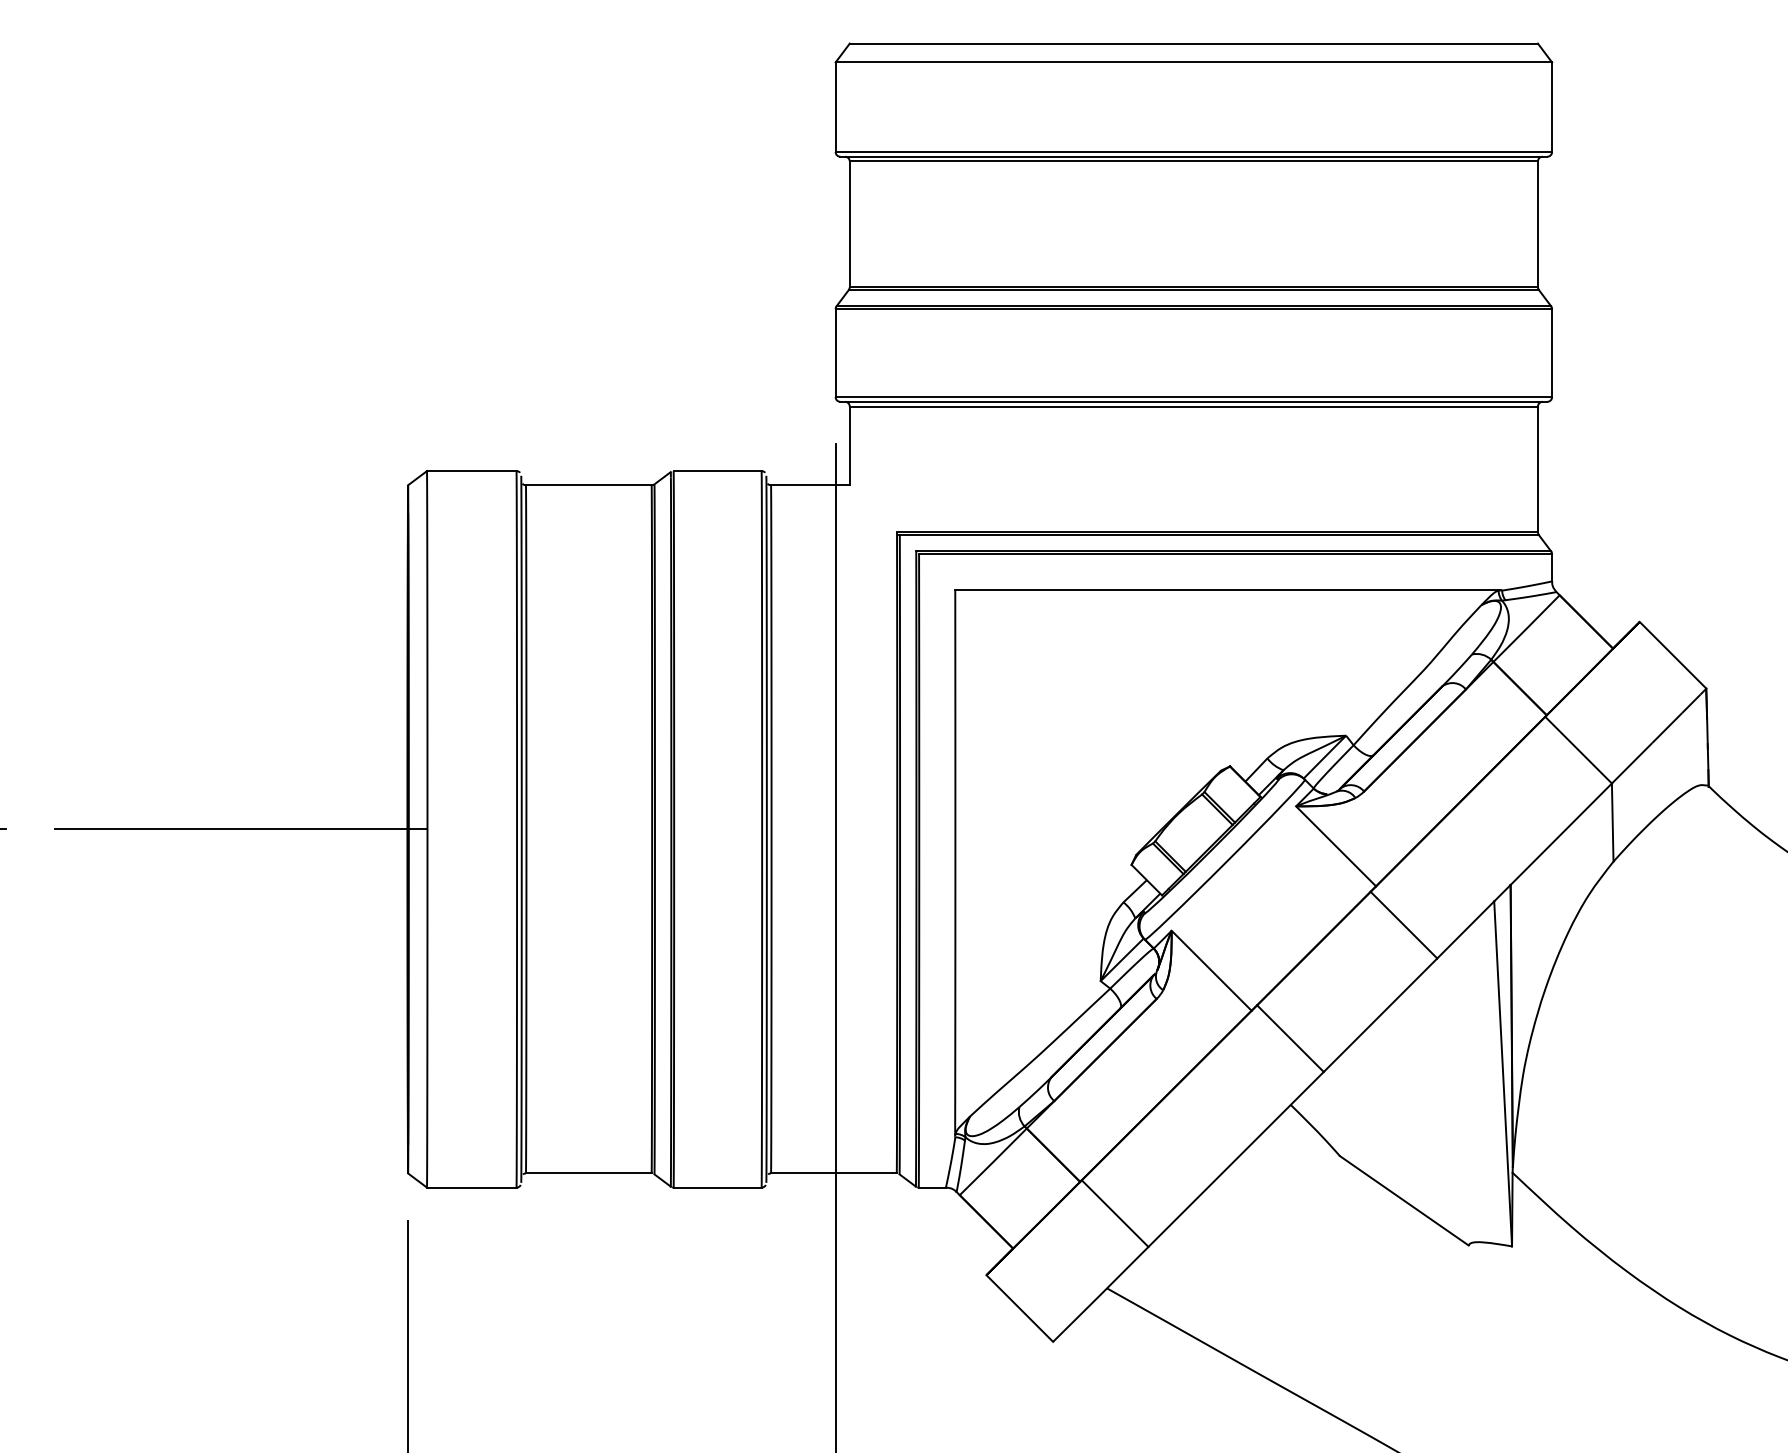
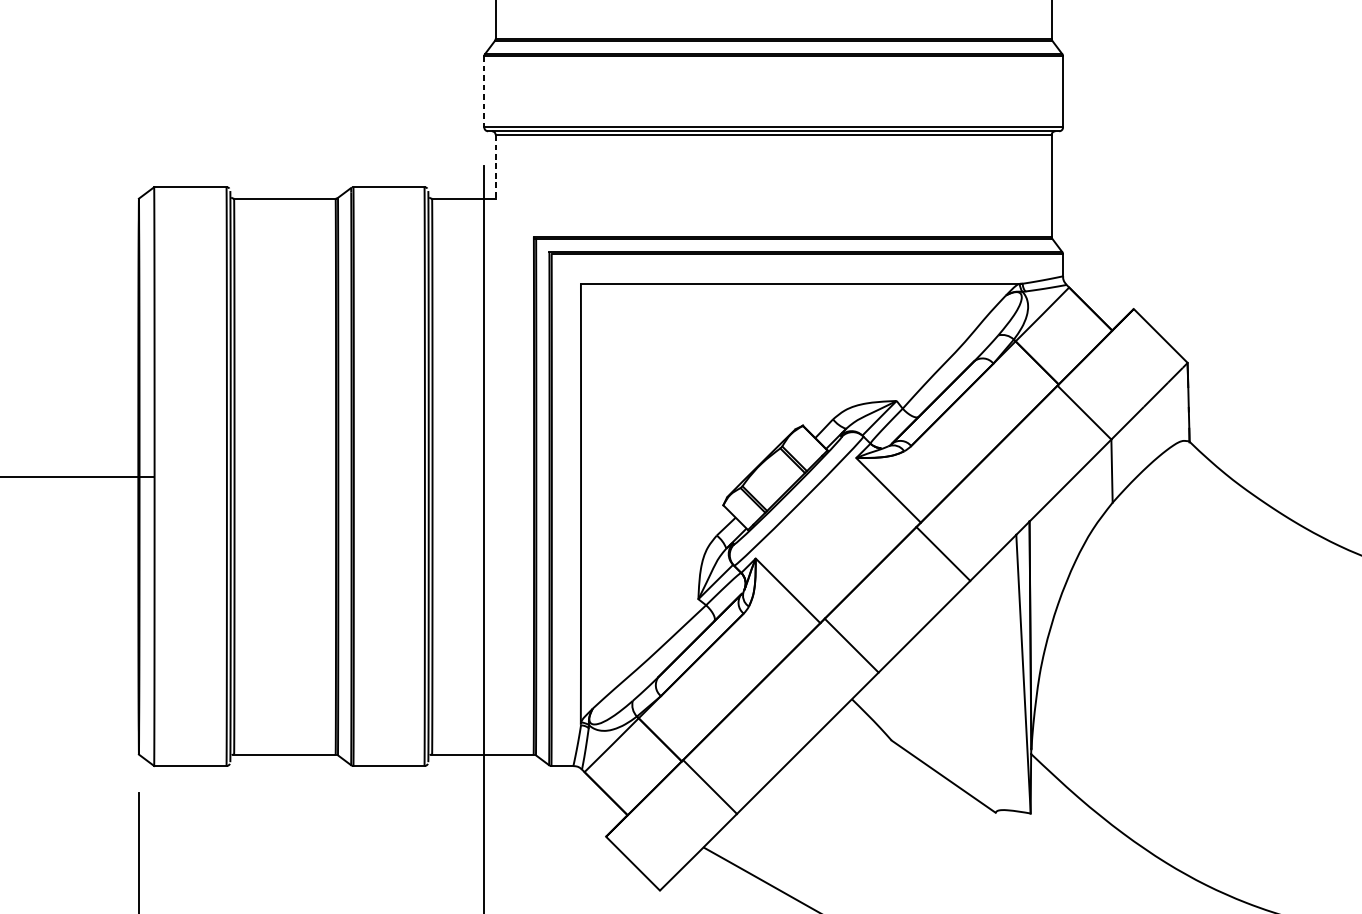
line: (835, 353) -> (484, 92), solid -> dashed
line: (849, 446) -> (495, 167), solid -> dashed

